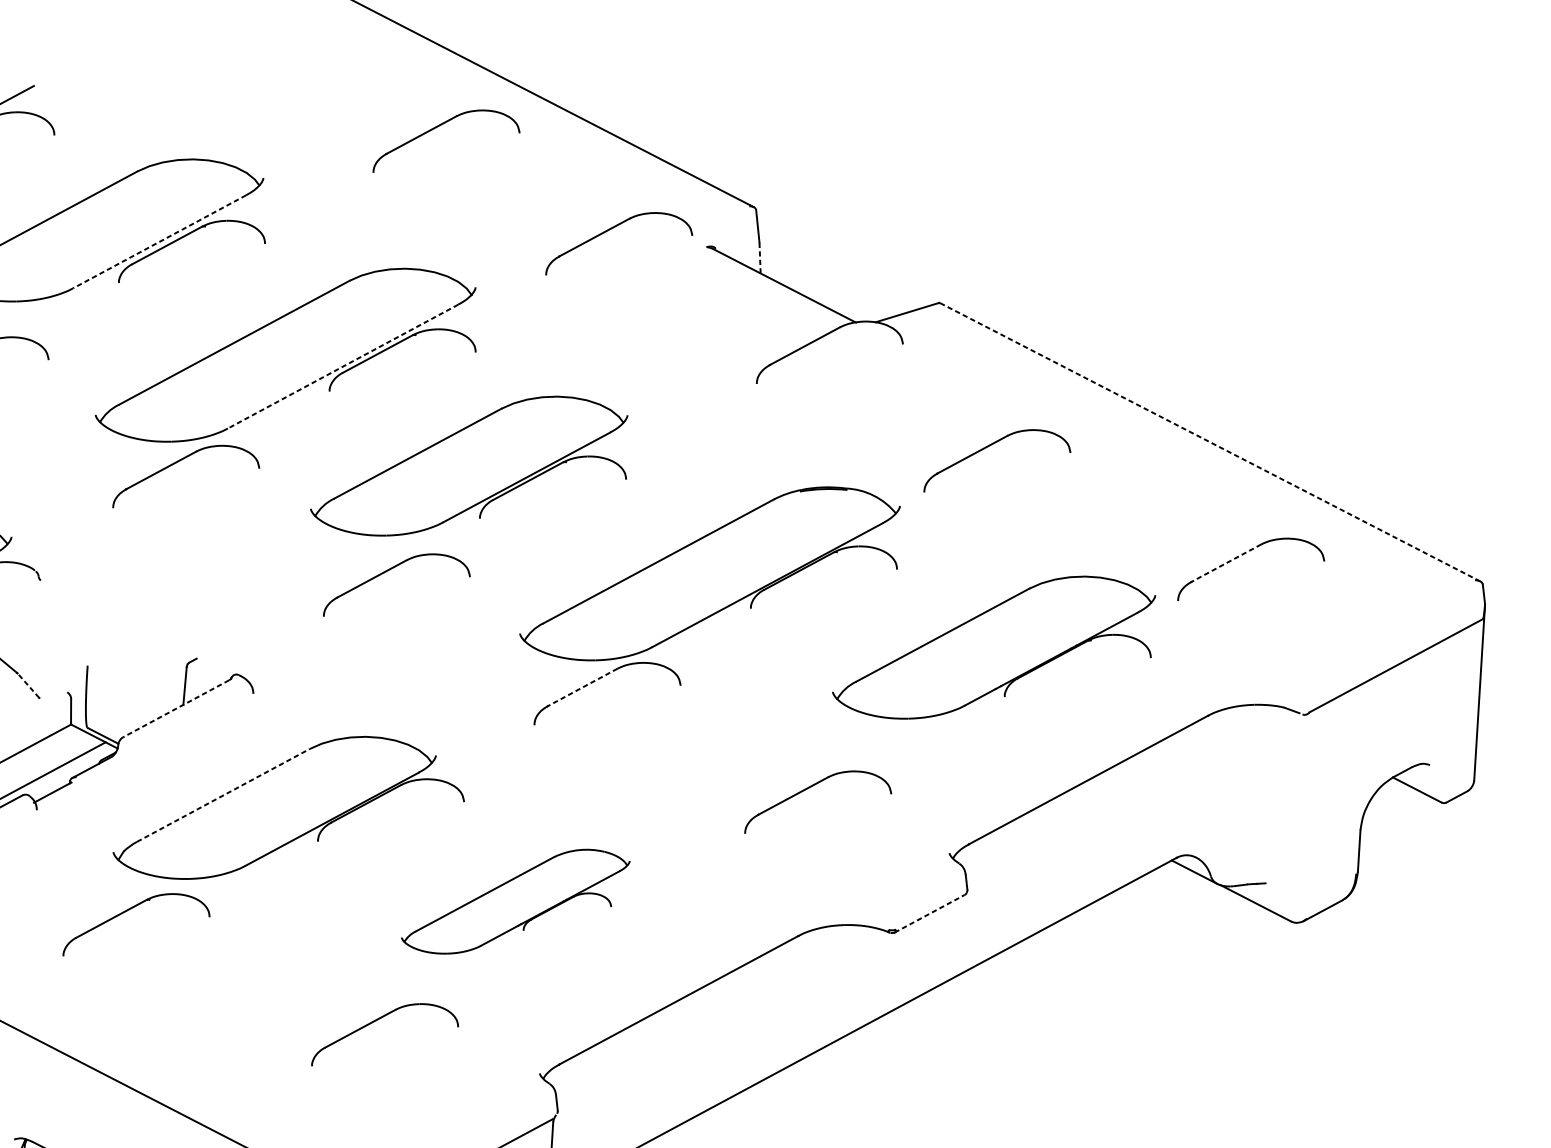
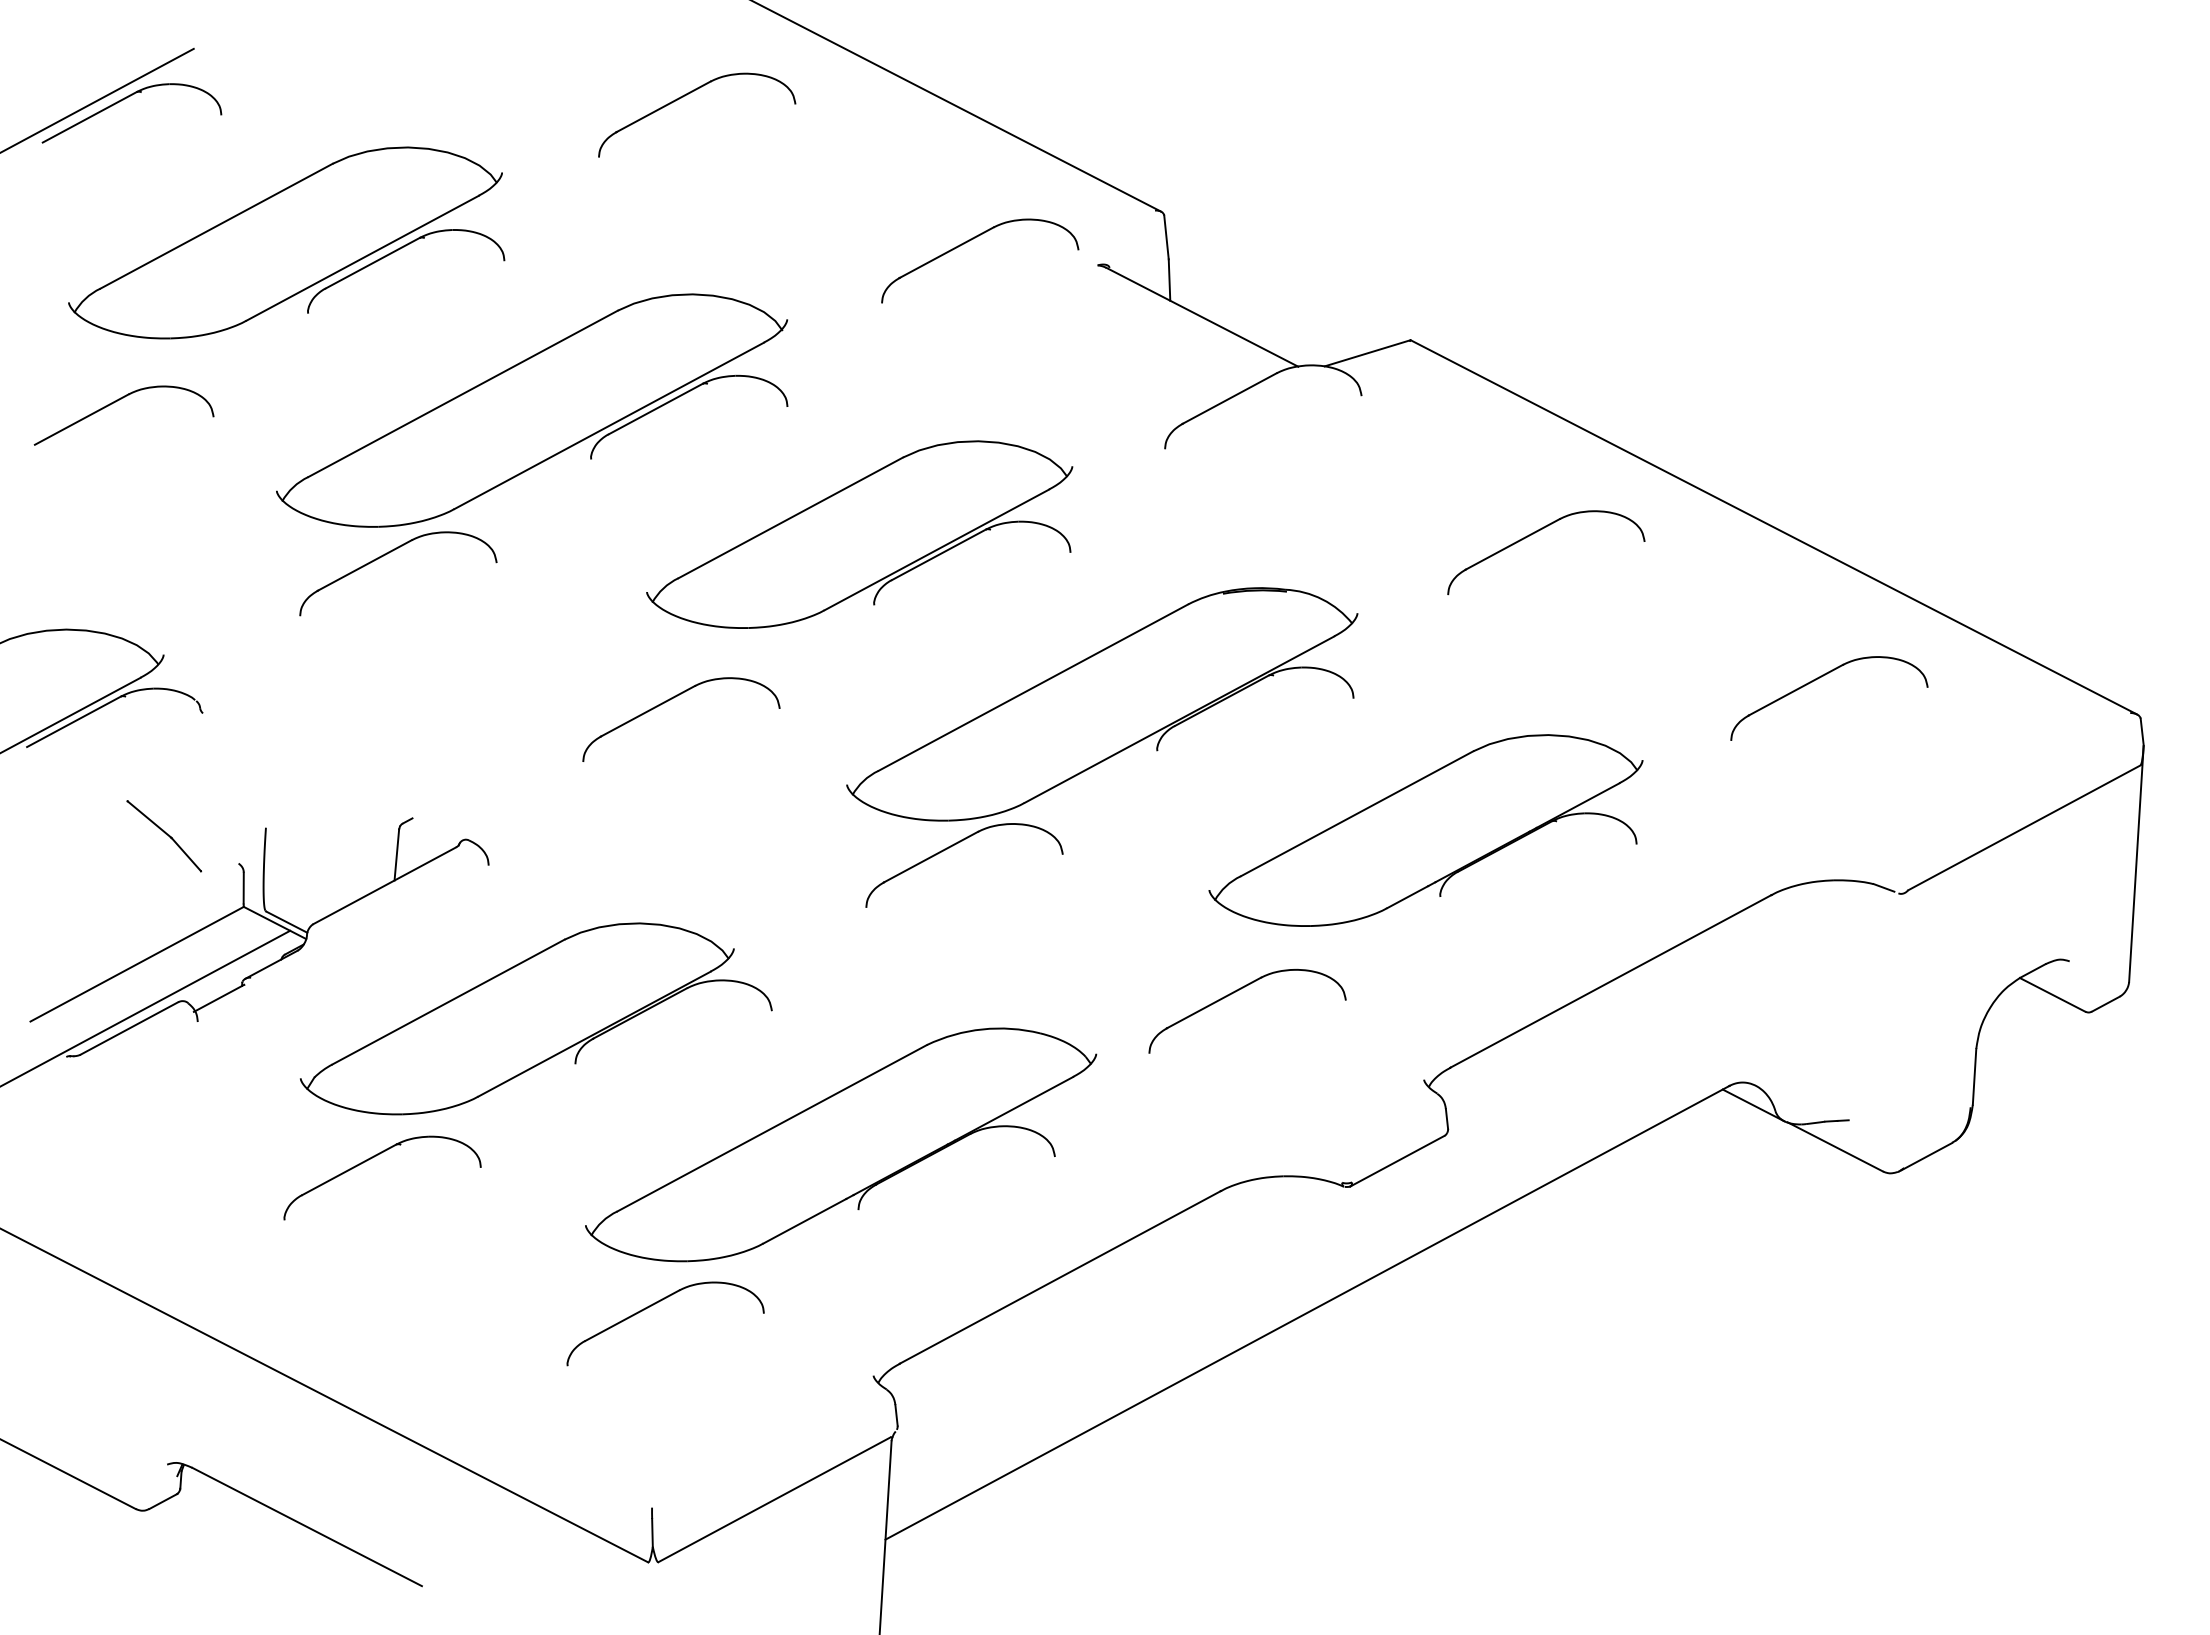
part: (439, 126) -> (687, 95), moved
line: (159, 242) -> (362, 258), dashed -> solid
line: (760, 258) -> (1169, 280), dashed -> solid
line: (343, 366) -> (609, 425), dashed -> solid
line: (1209, 442) -> (1773, 527), dashed -> solid
part: (990, 445) -> (1537, 532), moved
part: (469, 466) -> (859, 534), moved
line: (1225, 563) -> (1795, 690), dashed -> solid
part: (993, 647) -> (1425, 830), moved
line: (28, 685) -> (186, 854), dashed -> solid
line: (582, 687) -> (930, 857), dashed -> solid
line: (175, 708) -> (384, 885), dashed -> solid
line: (223, 795) -> (448, 1002), dashed -> solid
part: (515, 901) -> (841, 1144), size x1.67
part: (128, 910) -> (372, 1158), moved
line: (929, 914) -> (1397, 1161), dashed -> solid

